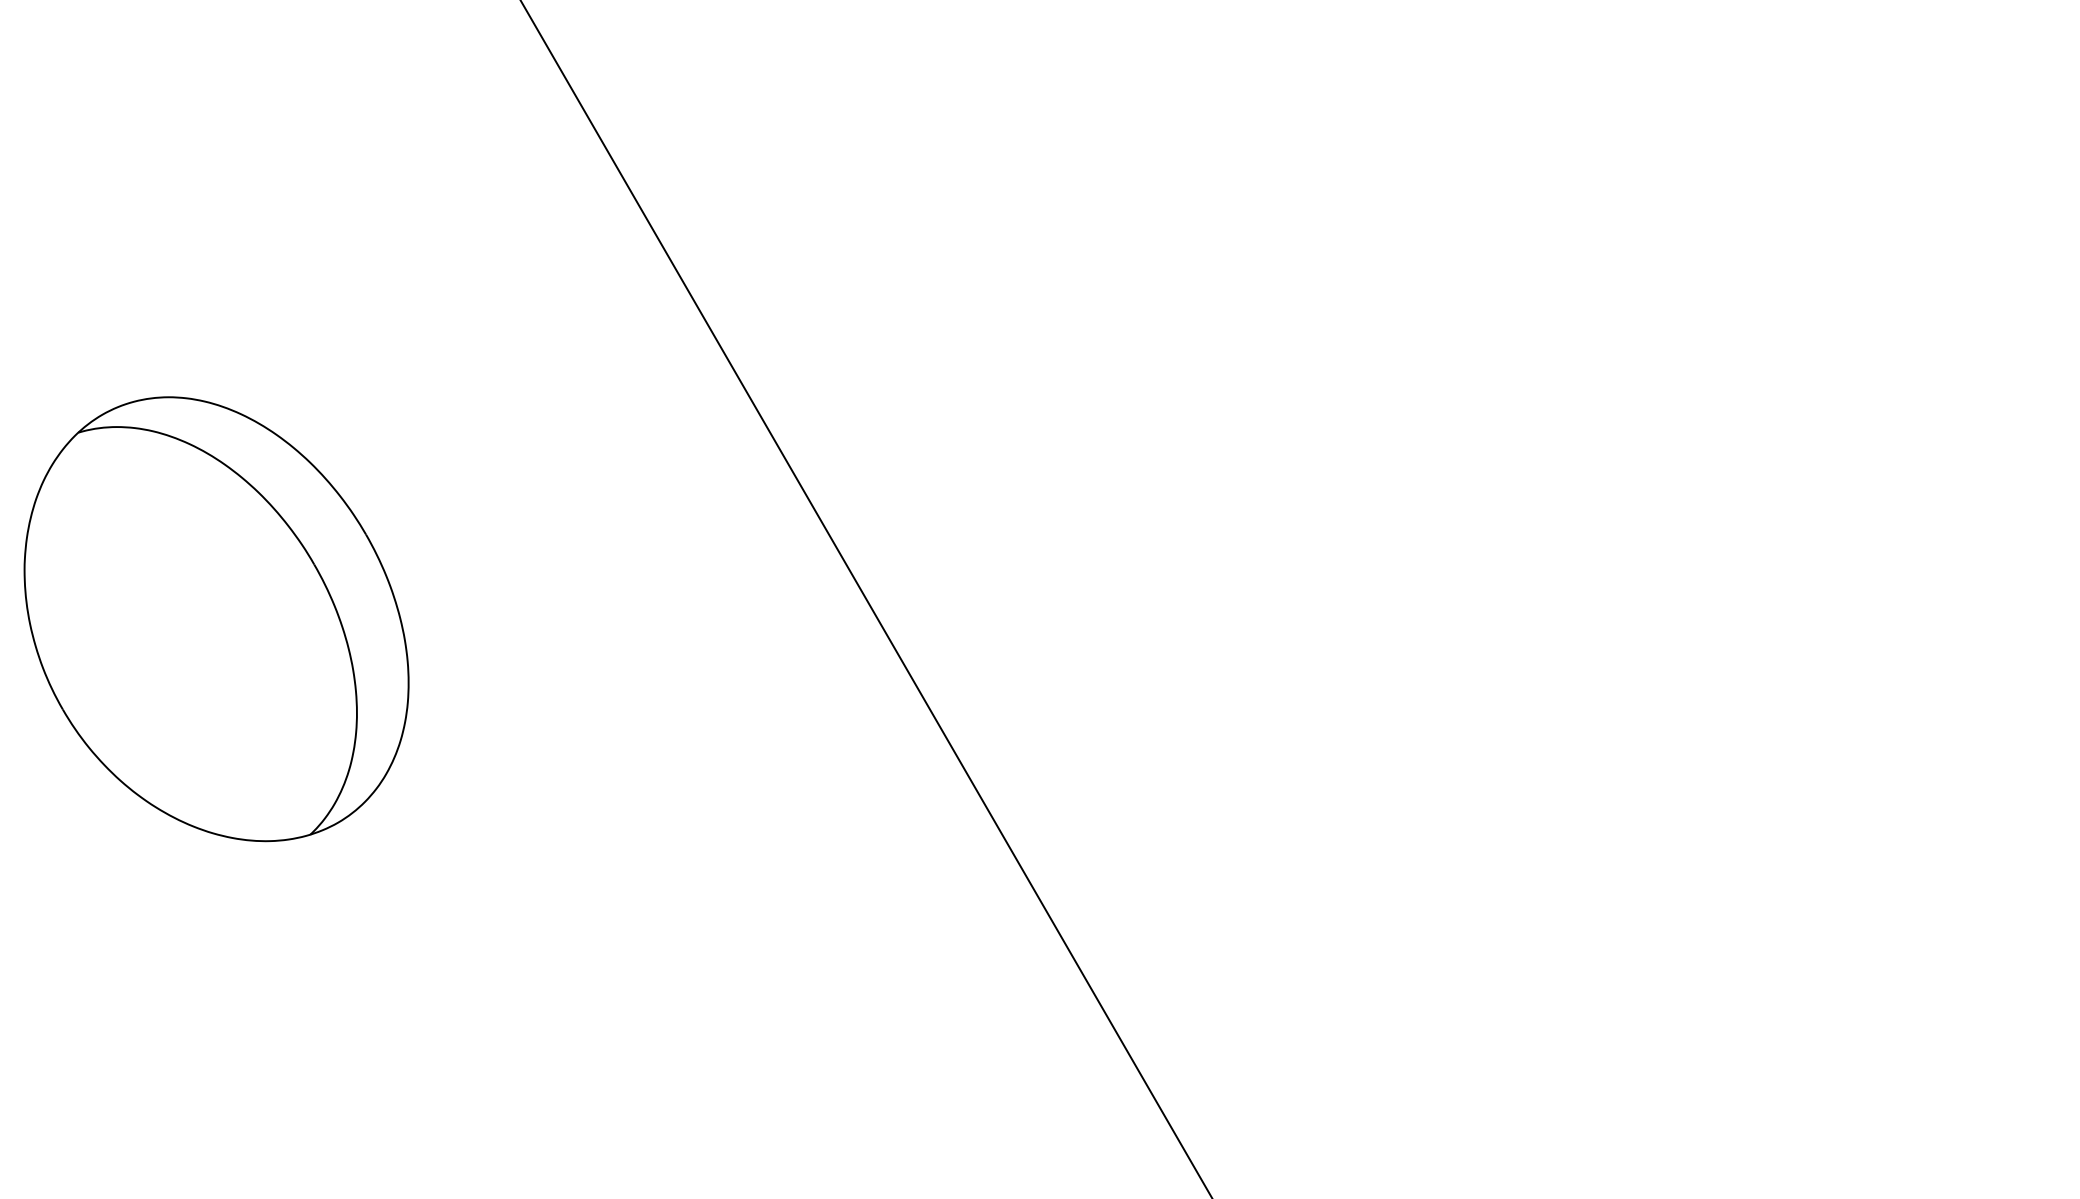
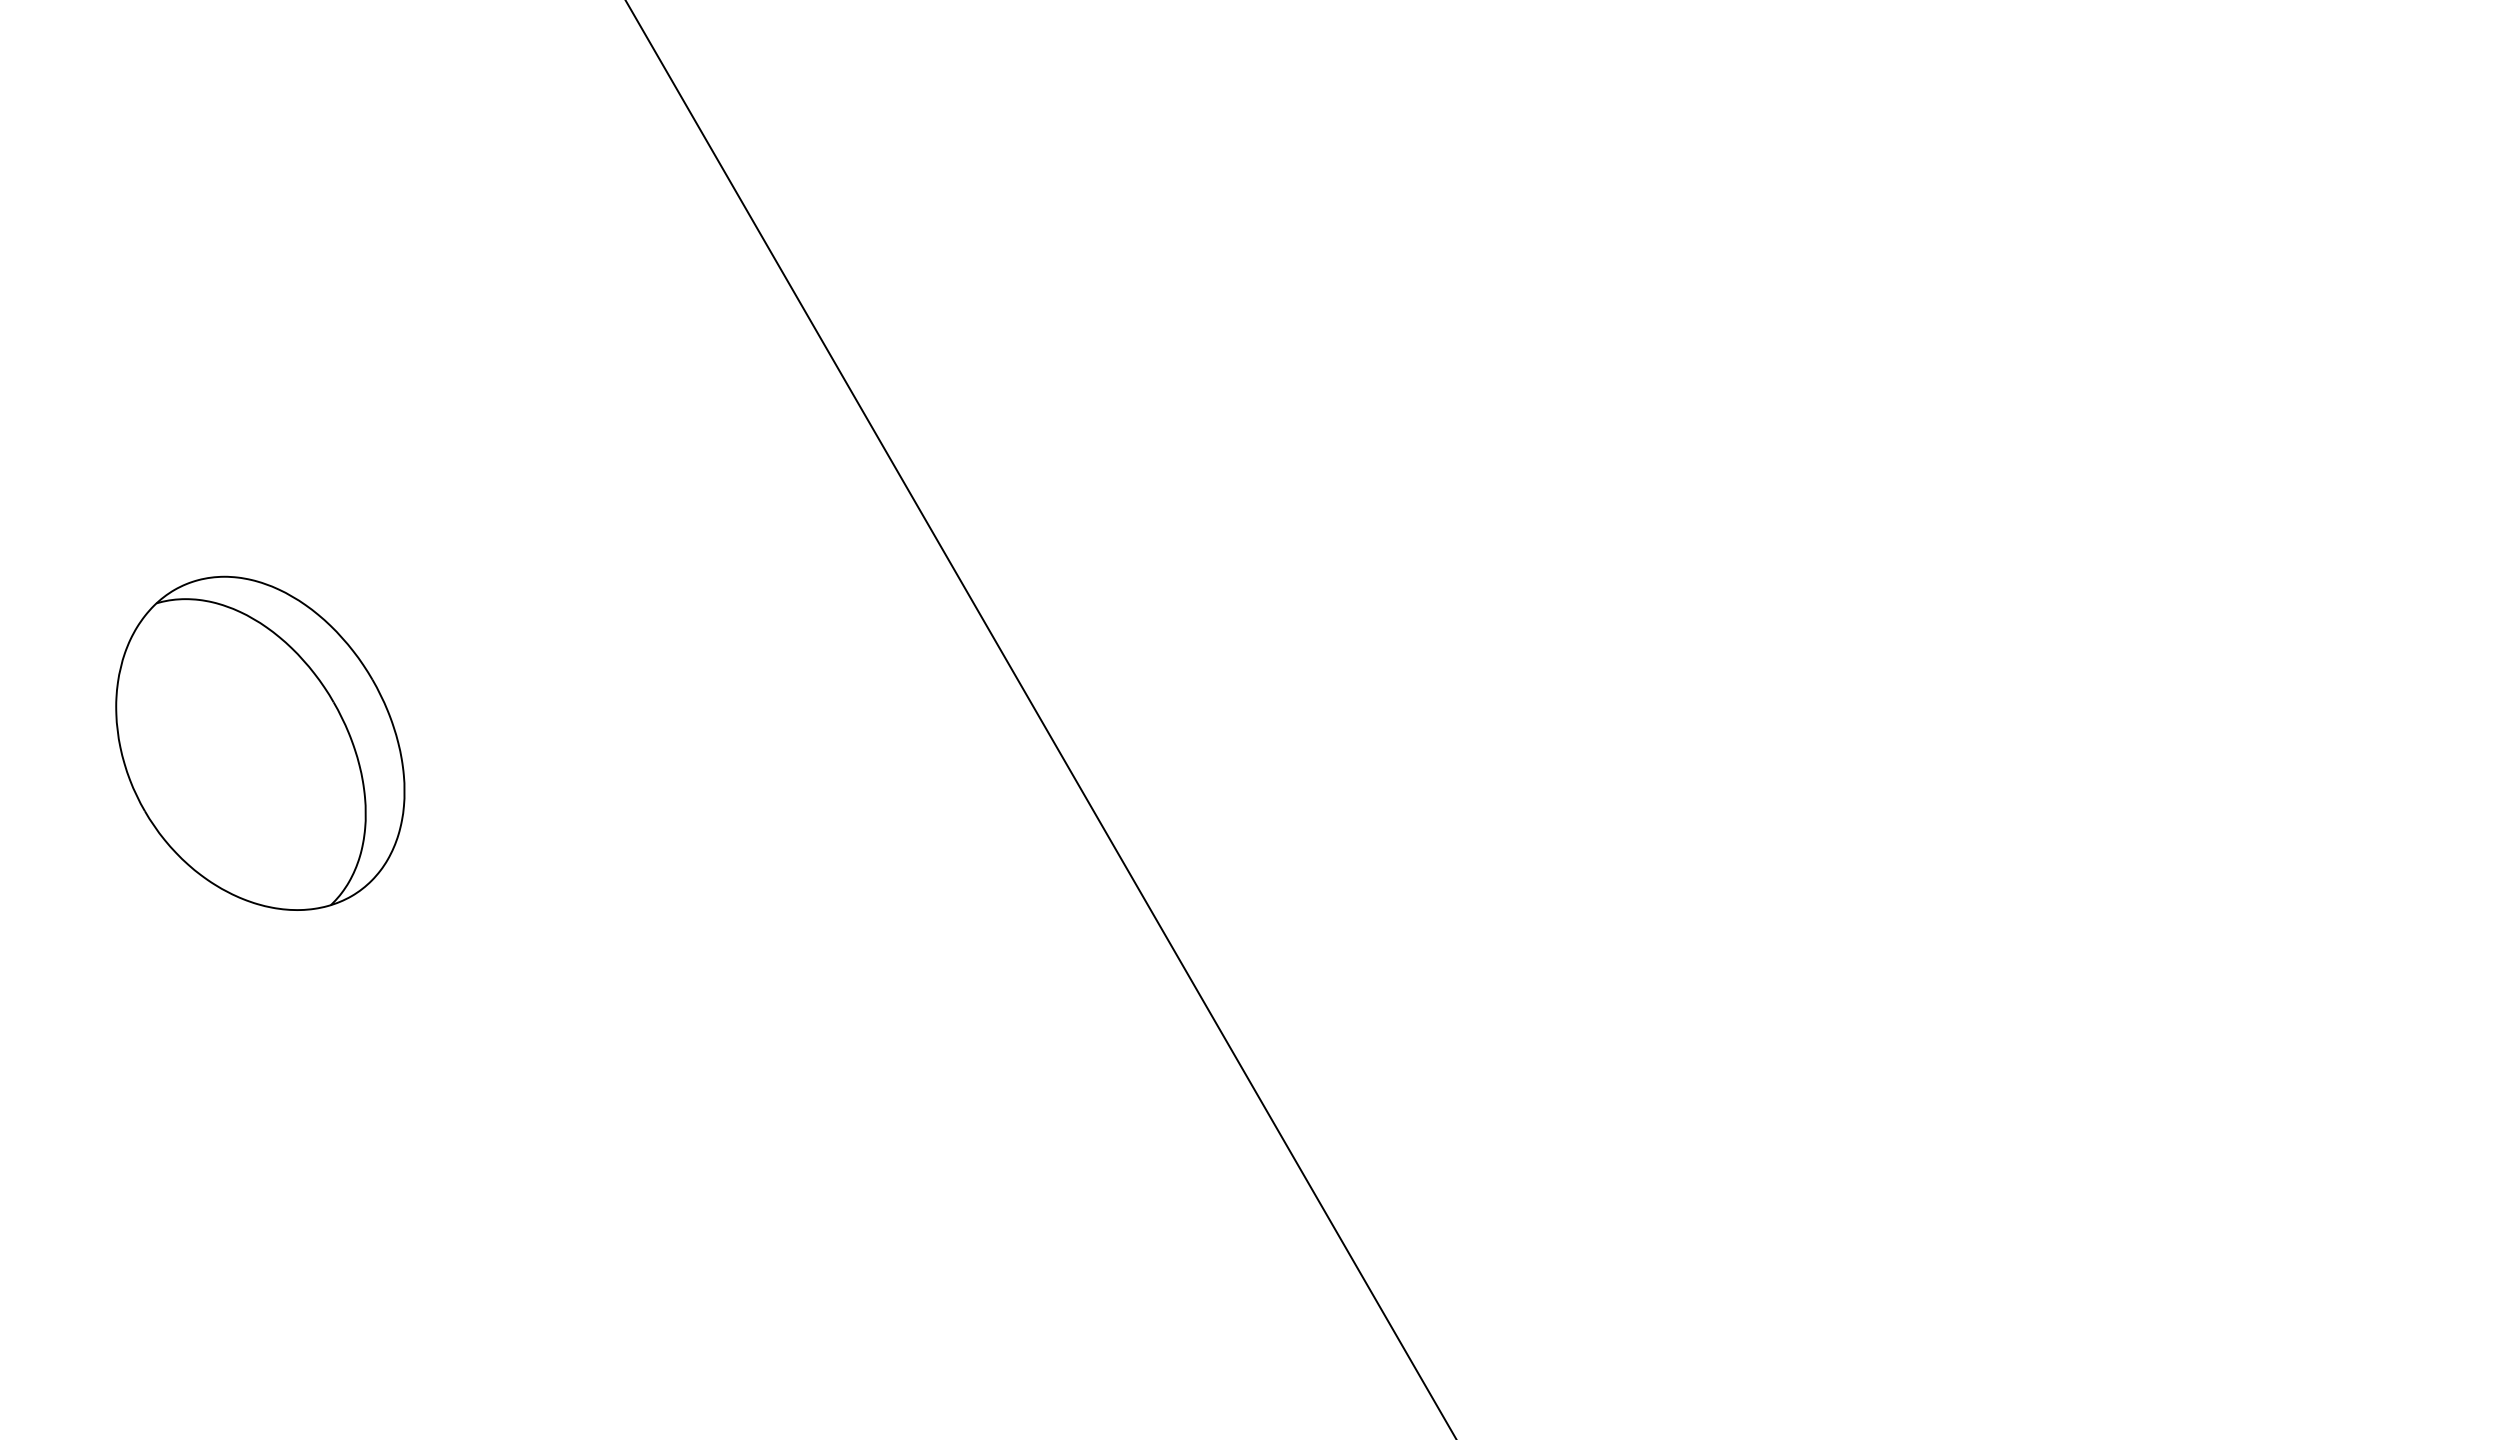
part: (216, 618) -> (260, 742), size x0.62

